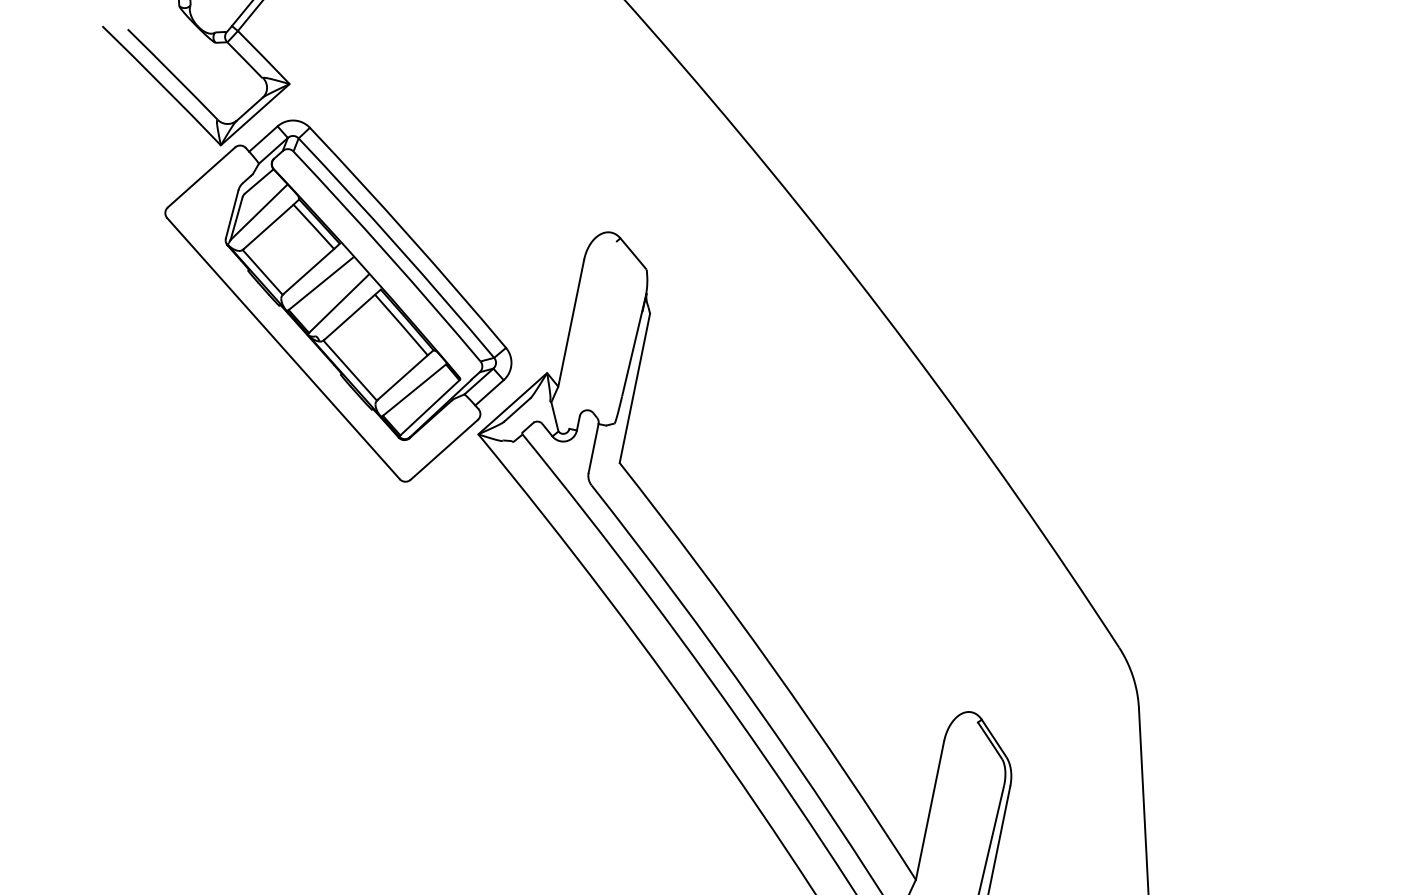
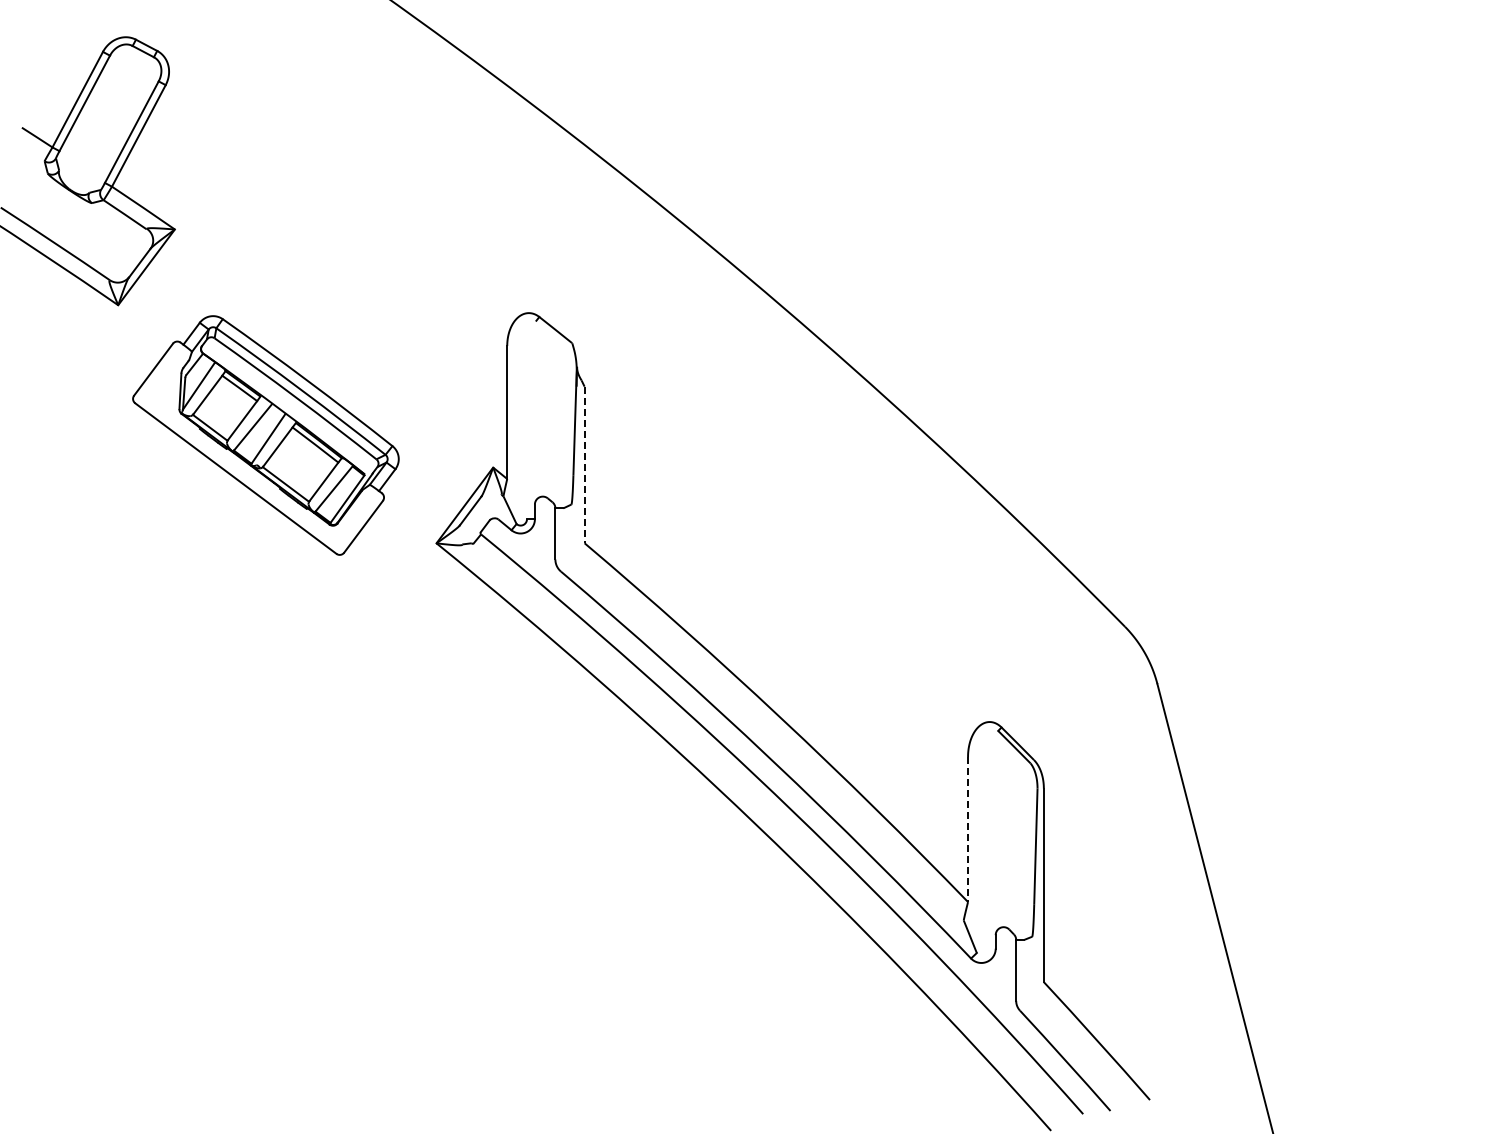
part: (336, 298) -> (265, 435), size x0.7
line: (634, 388) -> (584, 465), solid -> dashed
line: (930, 810) -> (968, 829), solid -> dashed

